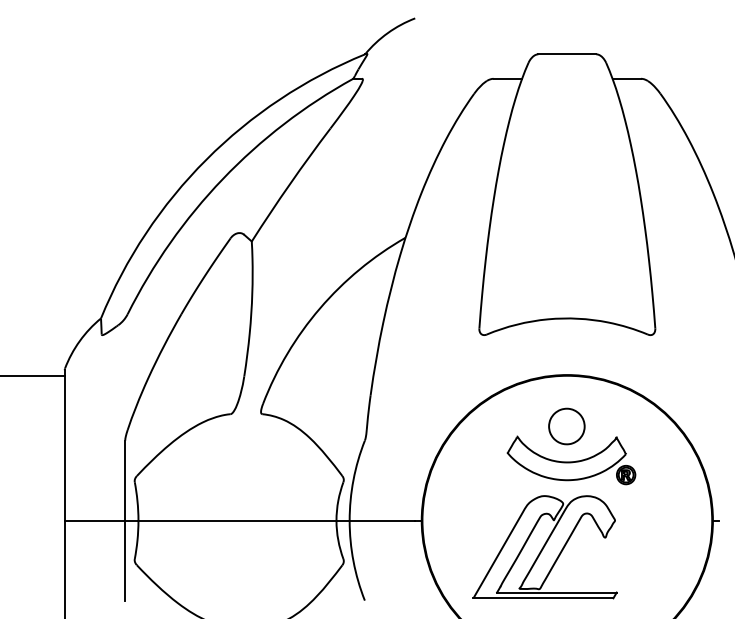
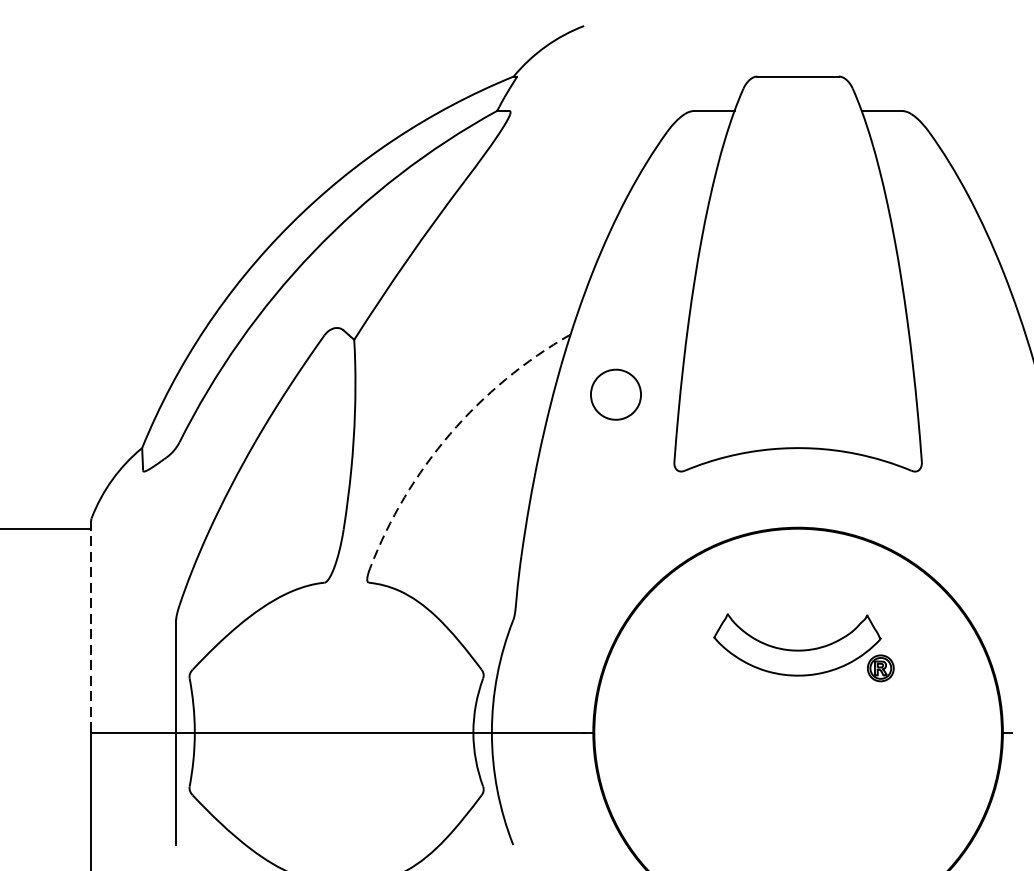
arc: (319, 308) -> (449, 434), solid -> dashed
part: (566, 426) -> (615, 394), moved
line: (64, 445) -> (90, 626), solid -> dashed
part: (544, 547) -> (765, 770), removed

